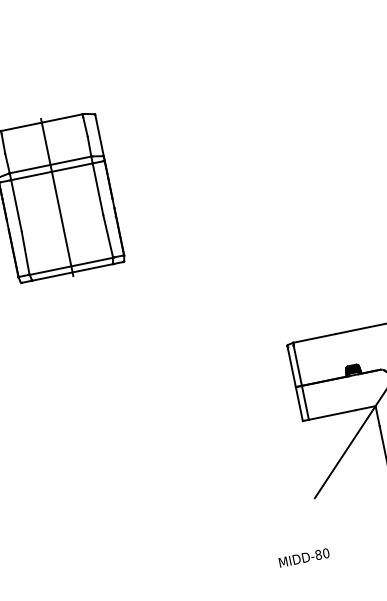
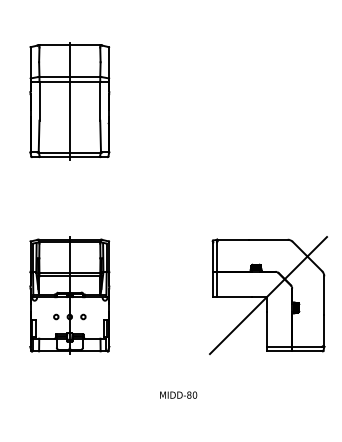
part: (110, 458) -> (69, 295), added
text: (303, 557) -> (178, 394), moved

